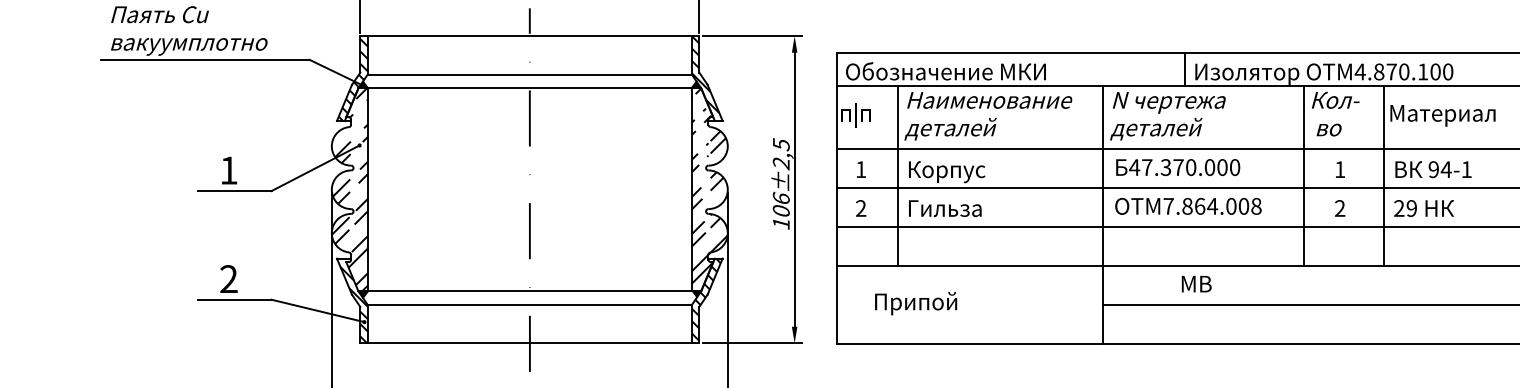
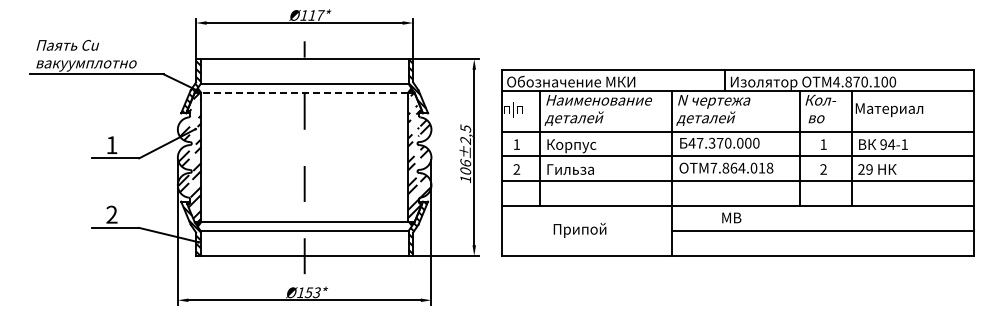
line: (529, 88) -> (304, 92), solid -> dashed
text: (1243, 205) -> (761, 167), 7.864.008 -> 7.864.018
text: (915, 303) -> (579, 230), moved

